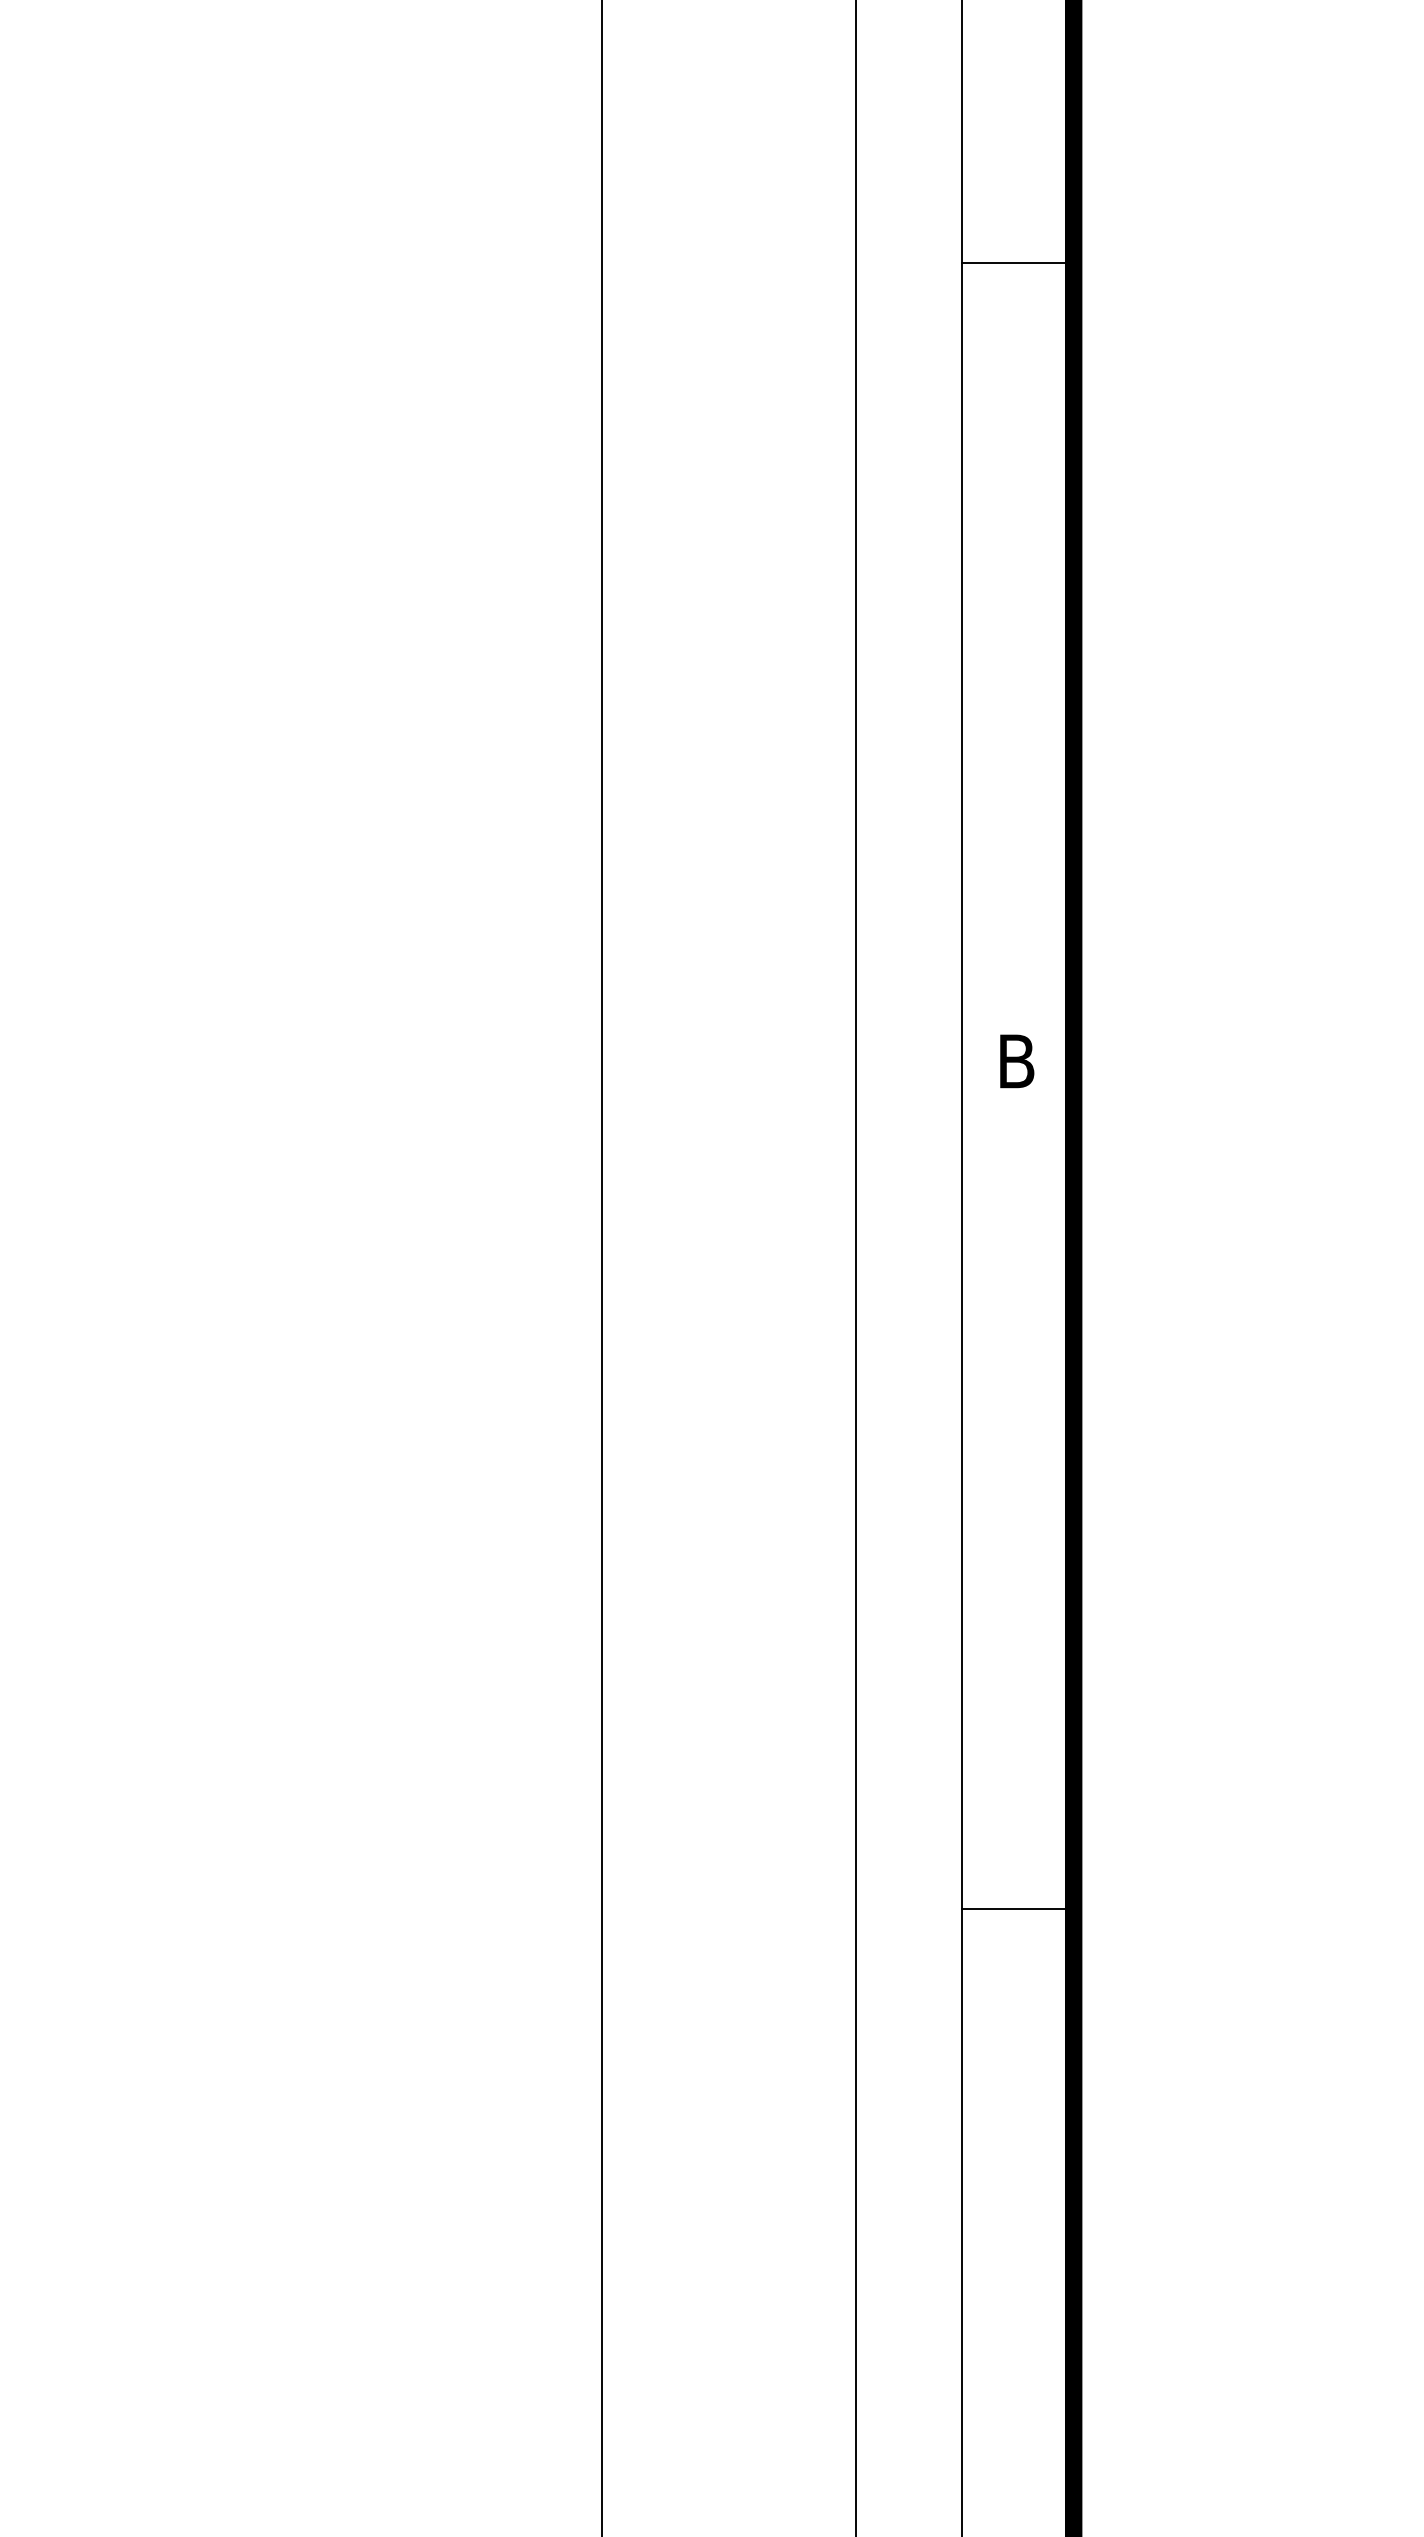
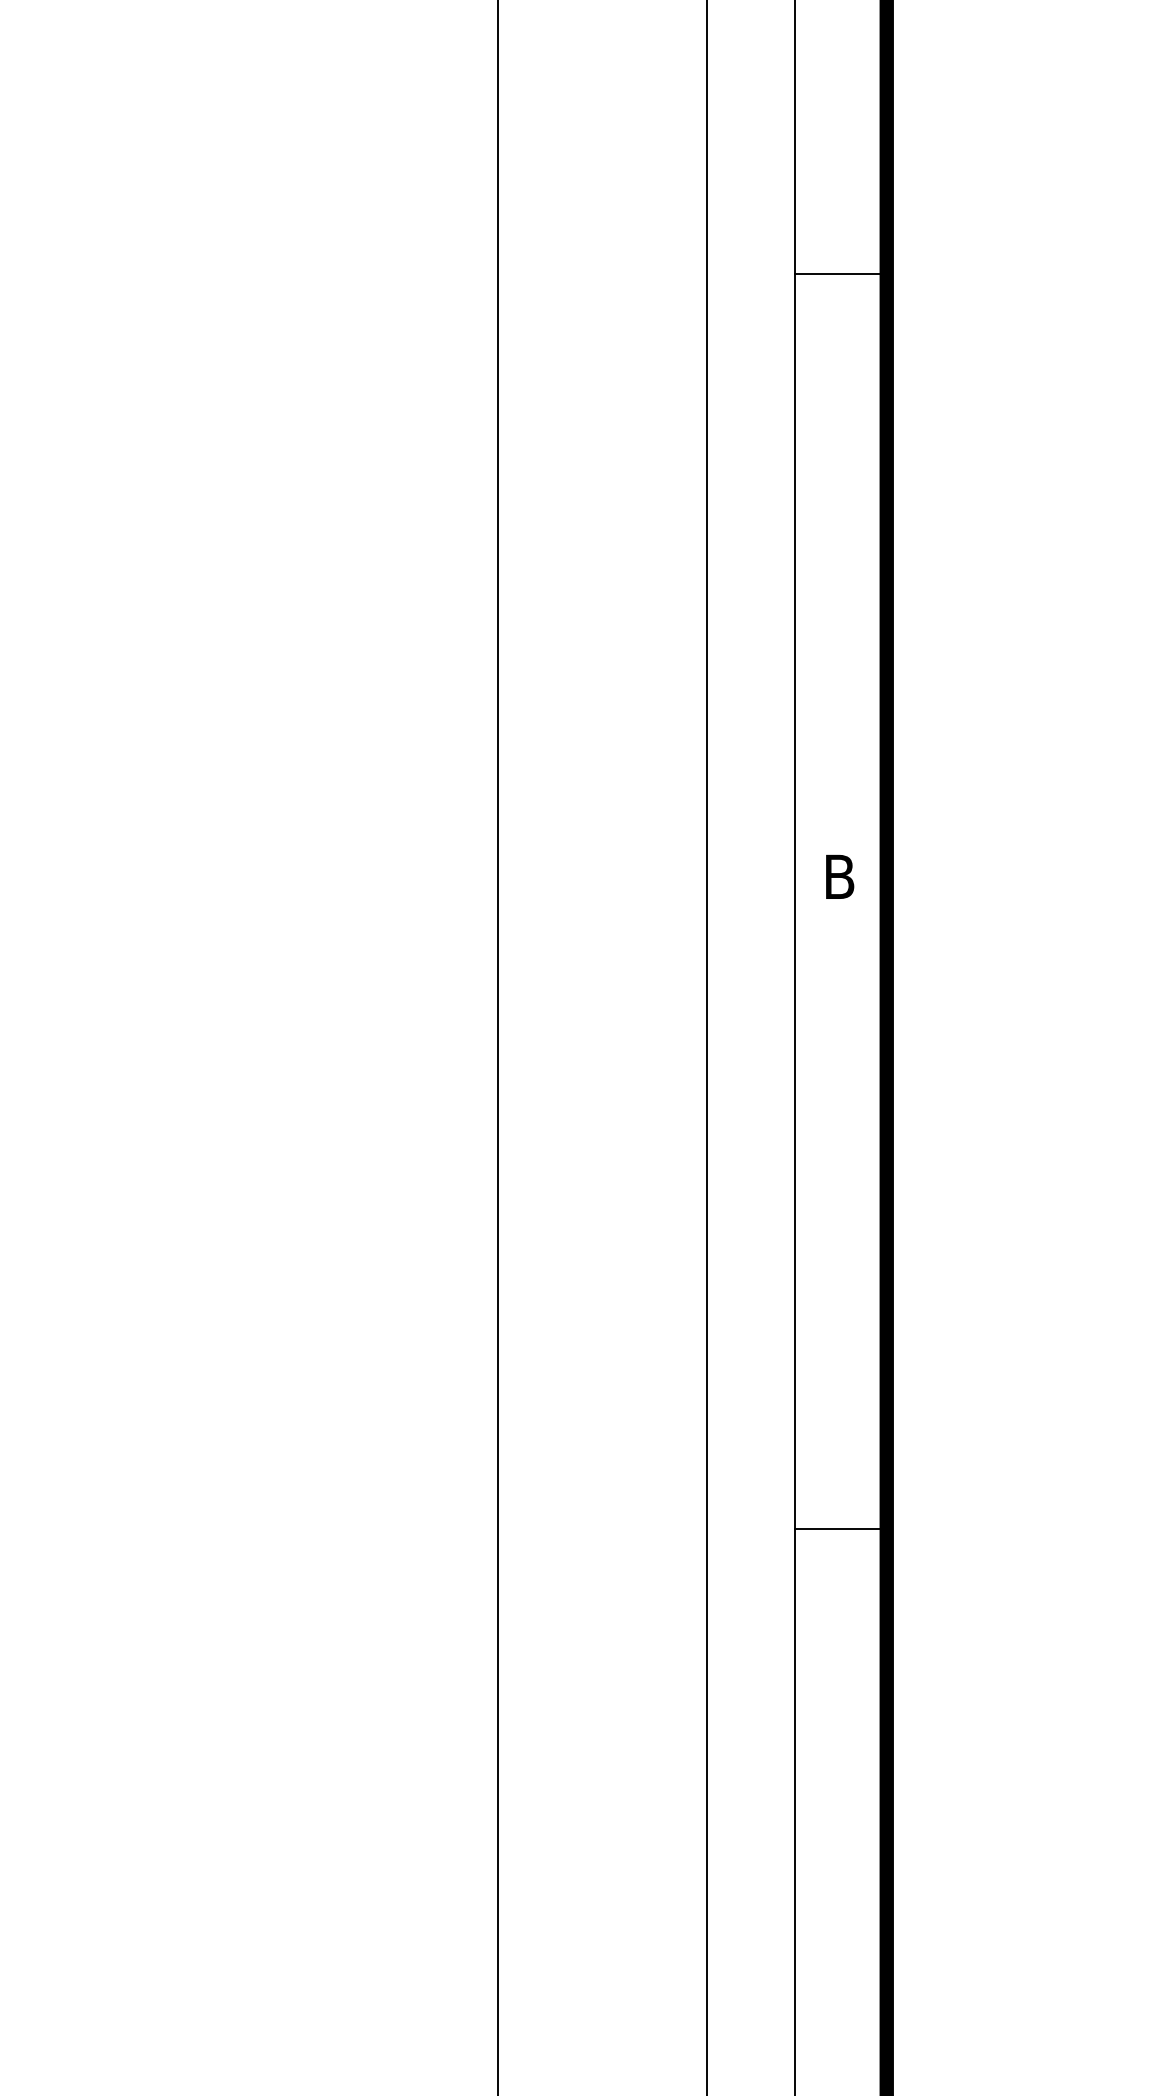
line: (1017, 263) -> (840, 274), moved
line: (1015, 1908) -> (838, 1528), moved

